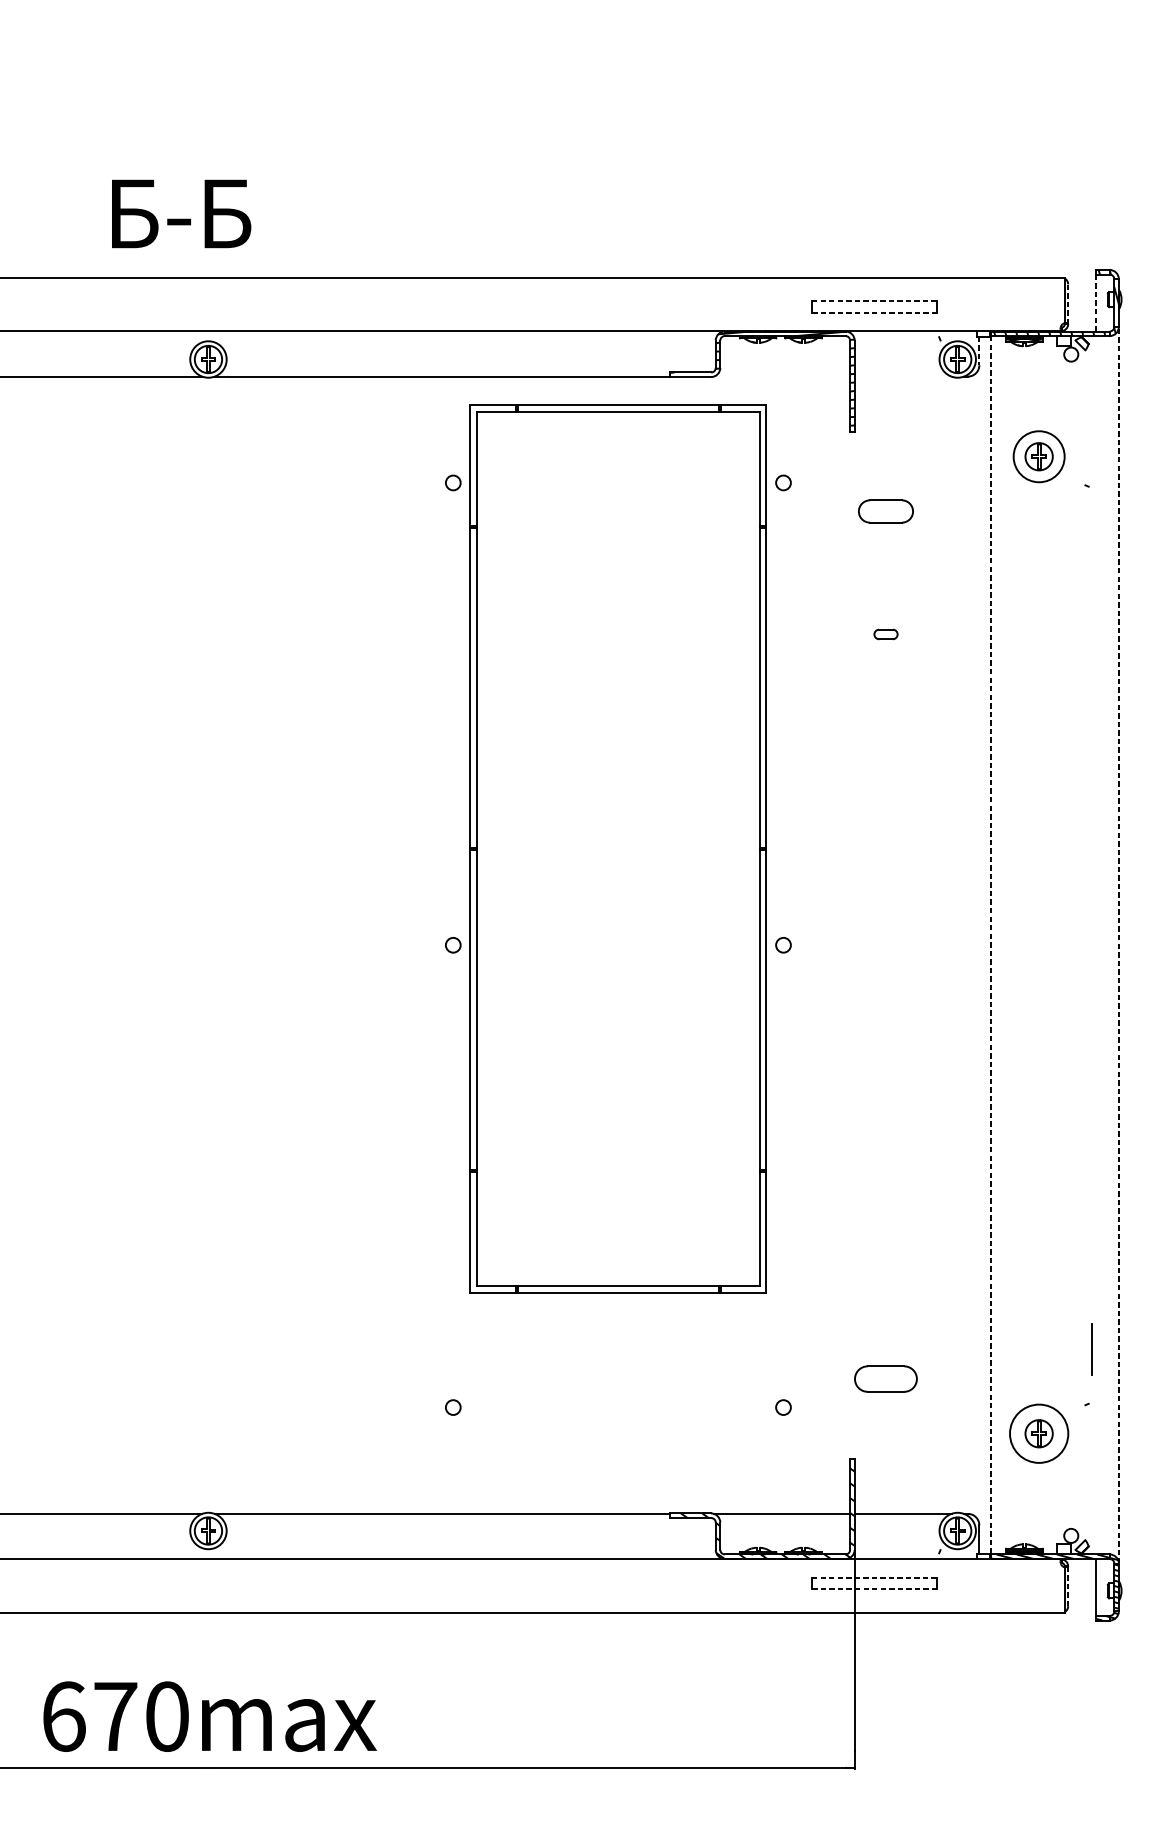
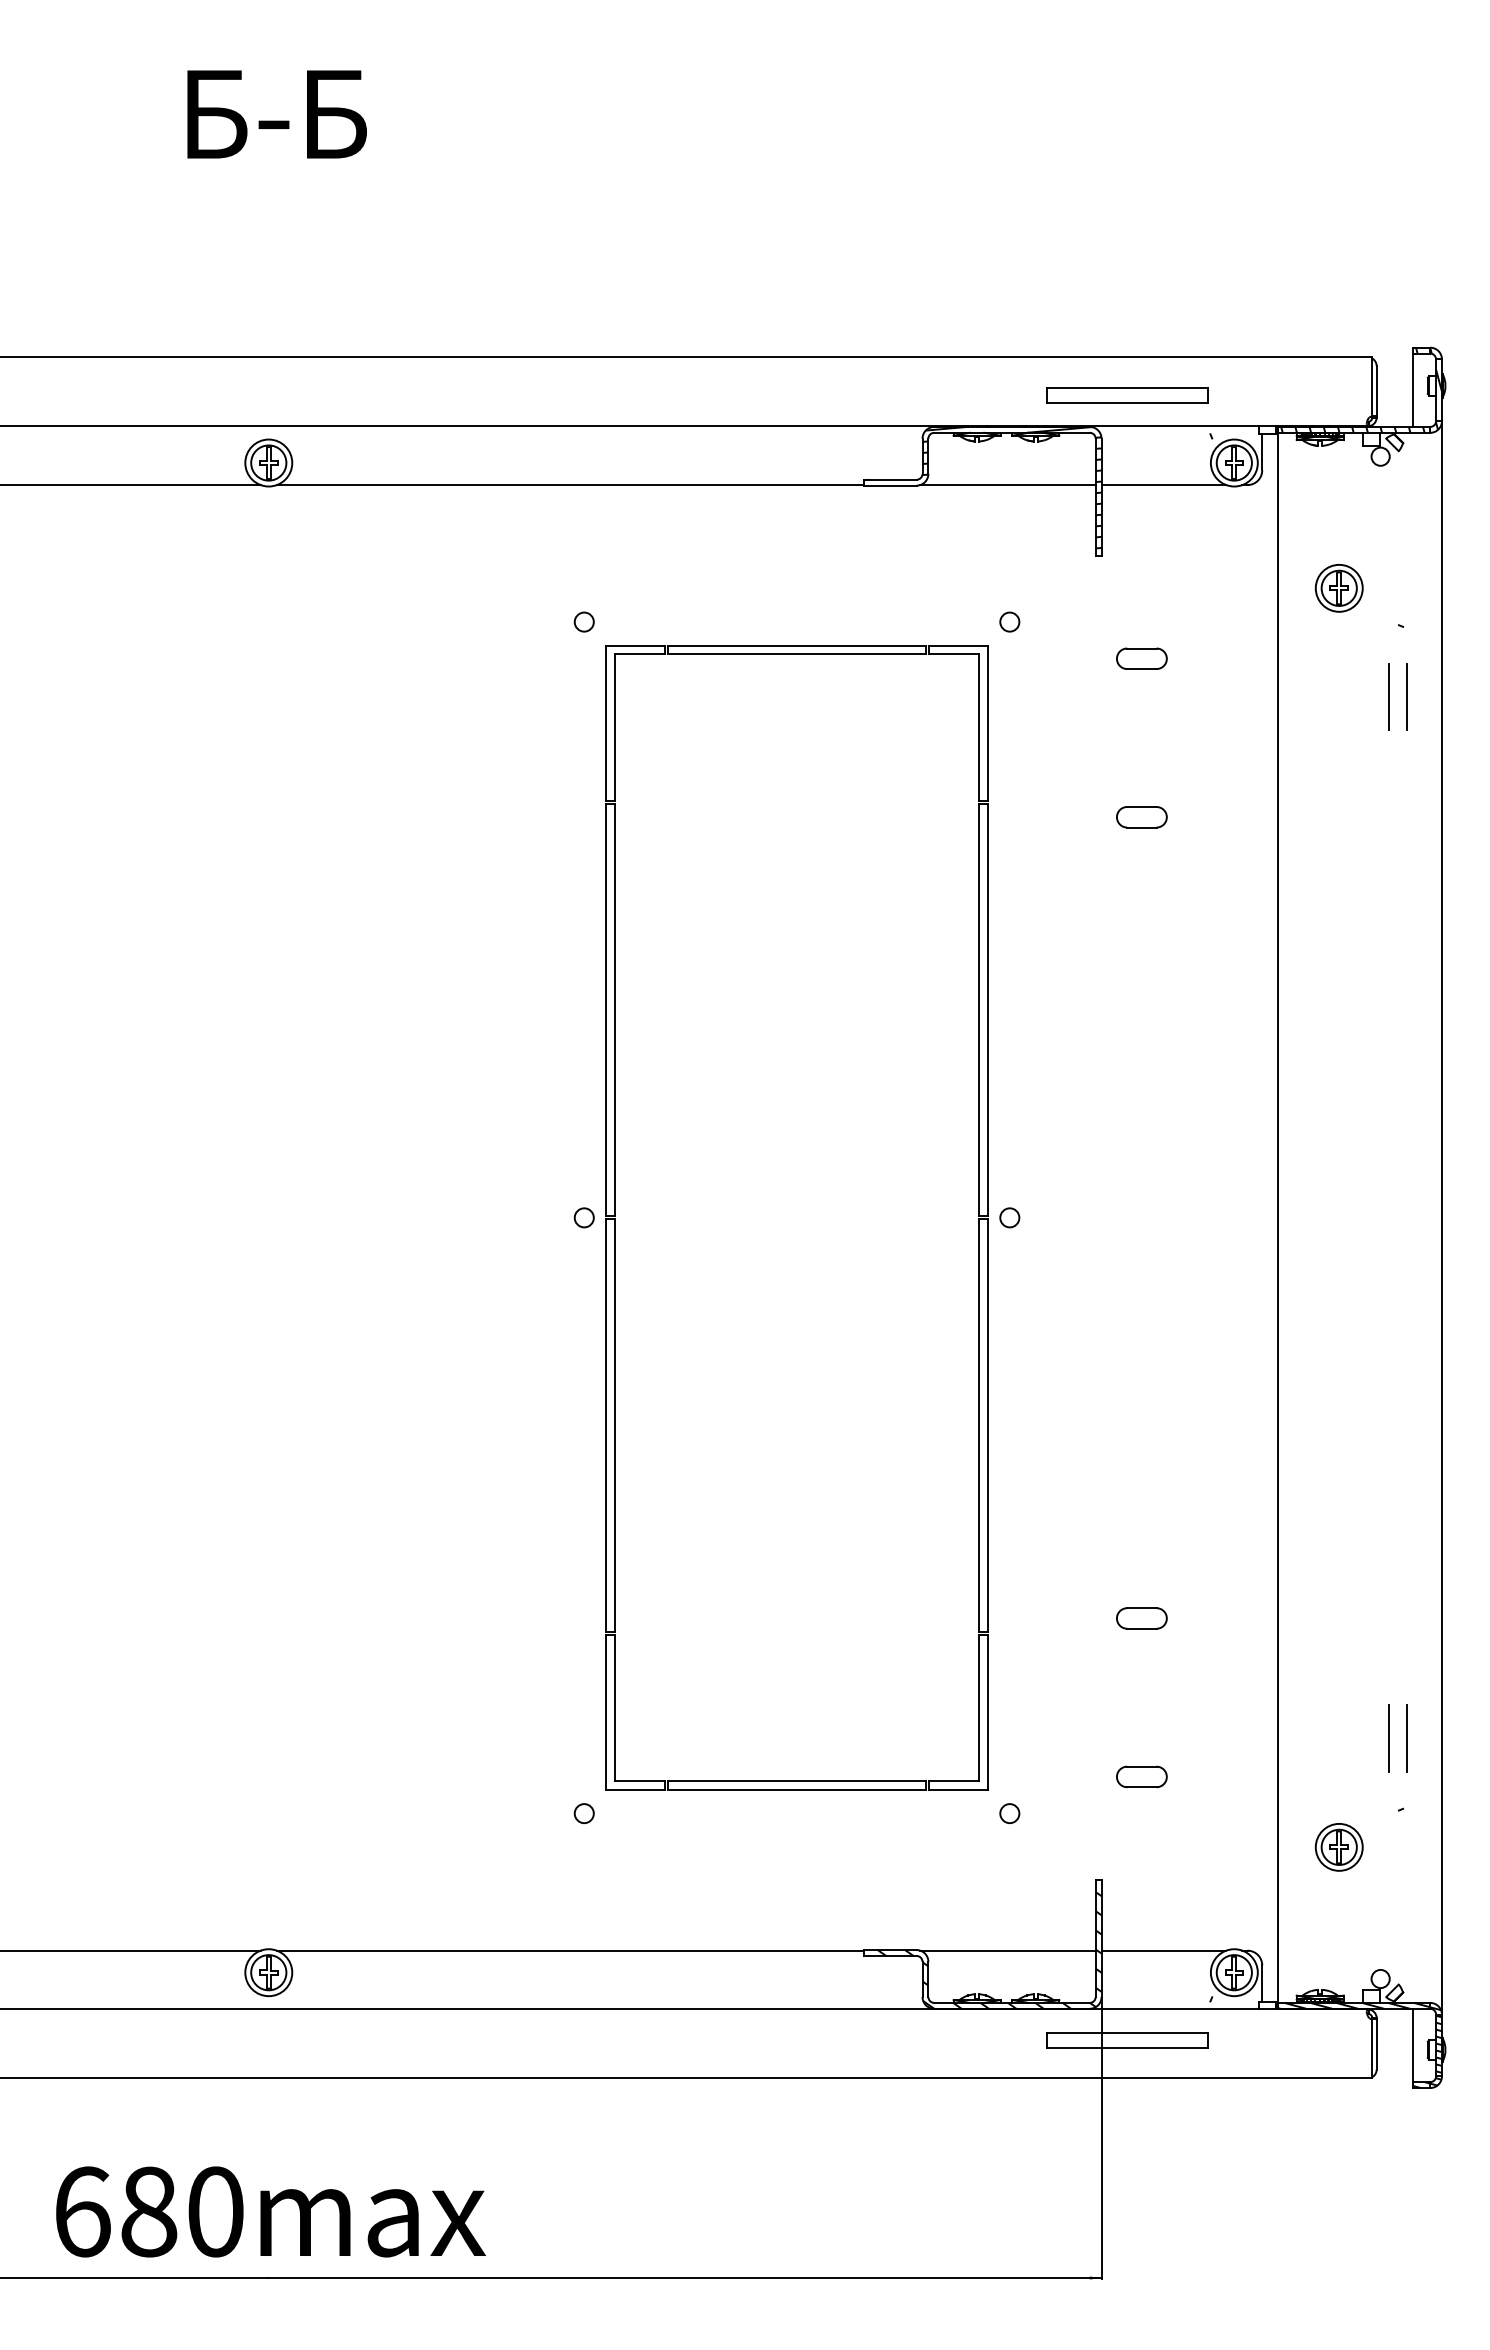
text: (181, 213) -> (276, 114), moved
line: (874, 301) -> (1127, 388), dashed -> solid
line: (1095, 303) -> (1412, 390), dashed -> solid
line: (1068, 304) -> (1376, 391), dashed -> solid
line: (874, 312) -> (1127, 402), dashed -> solid
line: (979, 351) -> (1262, 452), dashed -> solid
line: (781, 376) -> (1007, 485), added
line: (902, 376) -> (1163, 485), added
circle: (1038, 456) -> (1338, 587), size x0.71
part: (885, 511) -> (1141, 658), size x0.71
line: (1078, 540) -> (1389, 696), added
line: (1091, 540) -> (1406, 696), added
part: (885, 634) -> (1141, 817), size x1.67
part: (477, 847) -> (615, 1216), moved
line: (1118, 944) -> (1441, 1217), dashed -> solid
line: (991, 945) -> (1277, 1218), dashed -> solid
part: (885, 1256) -> (1141, 1618), added
line: (1078, 1349) -> (1389, 1738), added
part: (885, 1378) -> (1141, 1776), size x0.62
circle: (1038, 1433) -> (1338, 1846), size x0.62
line: (874, 1577) -> (1127, 2032), dashed -> solid
line: (1068, 1585) -> (1376, 2043), dashed -> solid
line: (874, 1589) -> (1127, 2047), dashed -> solid
text: (115, 1716) -> (149, 2211), 670max -> 680max

